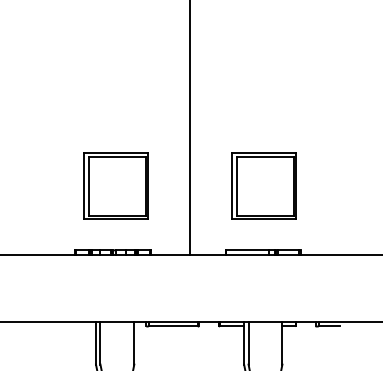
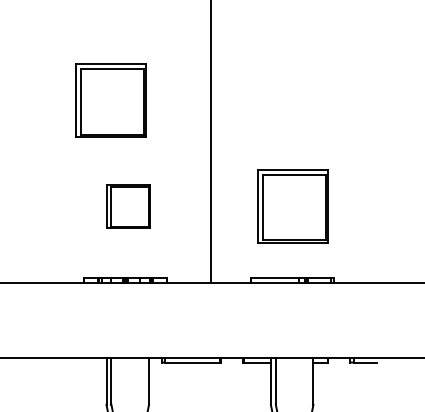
part: (99, 90) -> (110, 100), added
part: (115, 185) -> (128, 206), size x0.6

